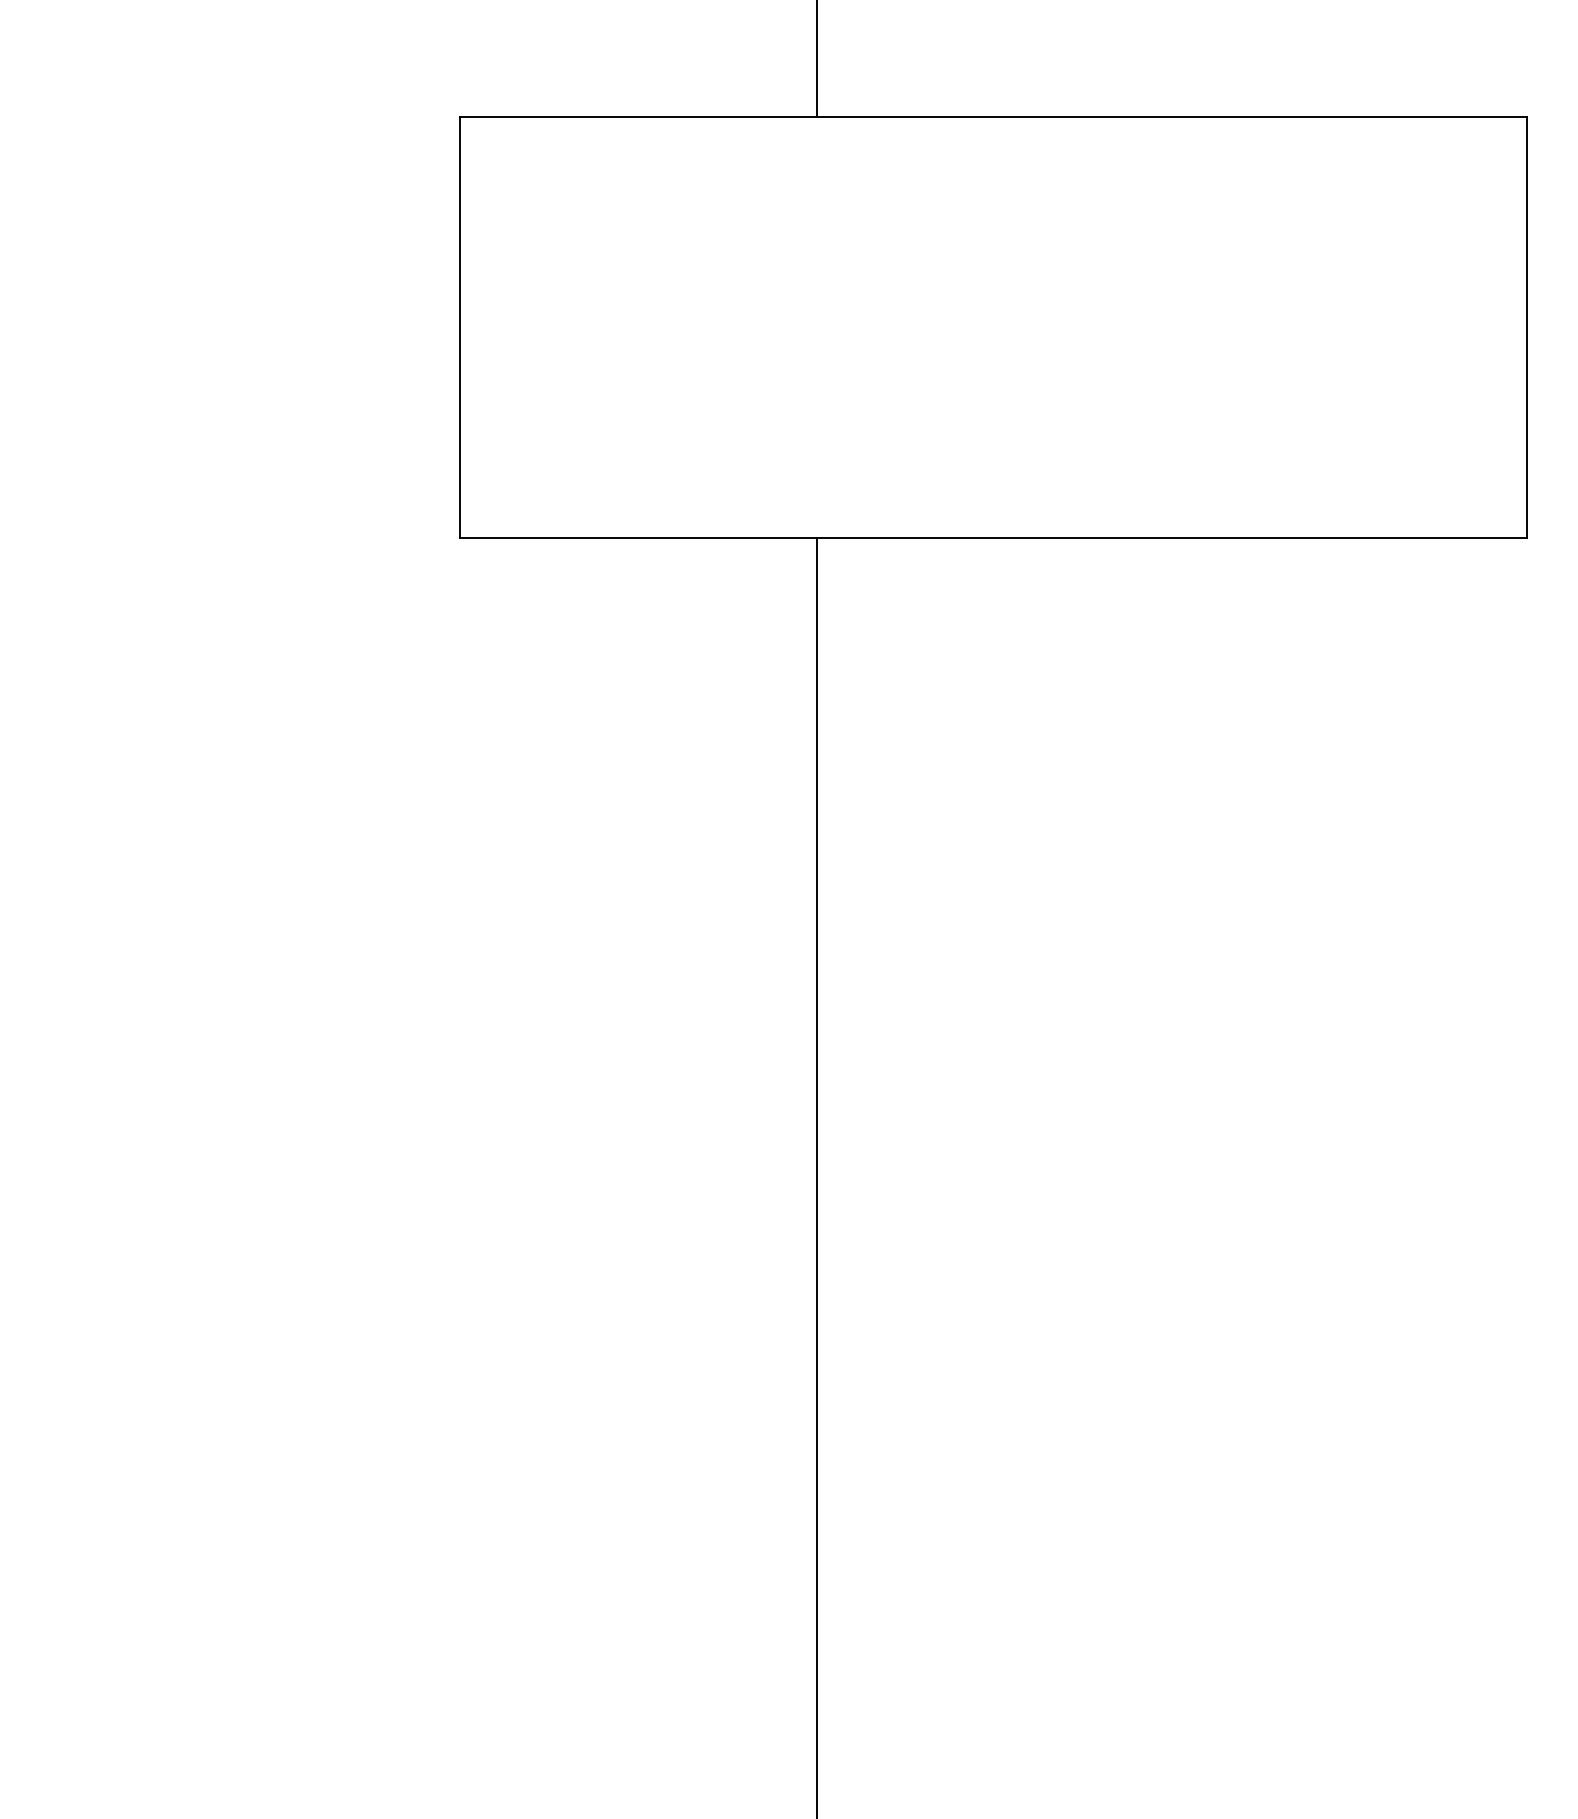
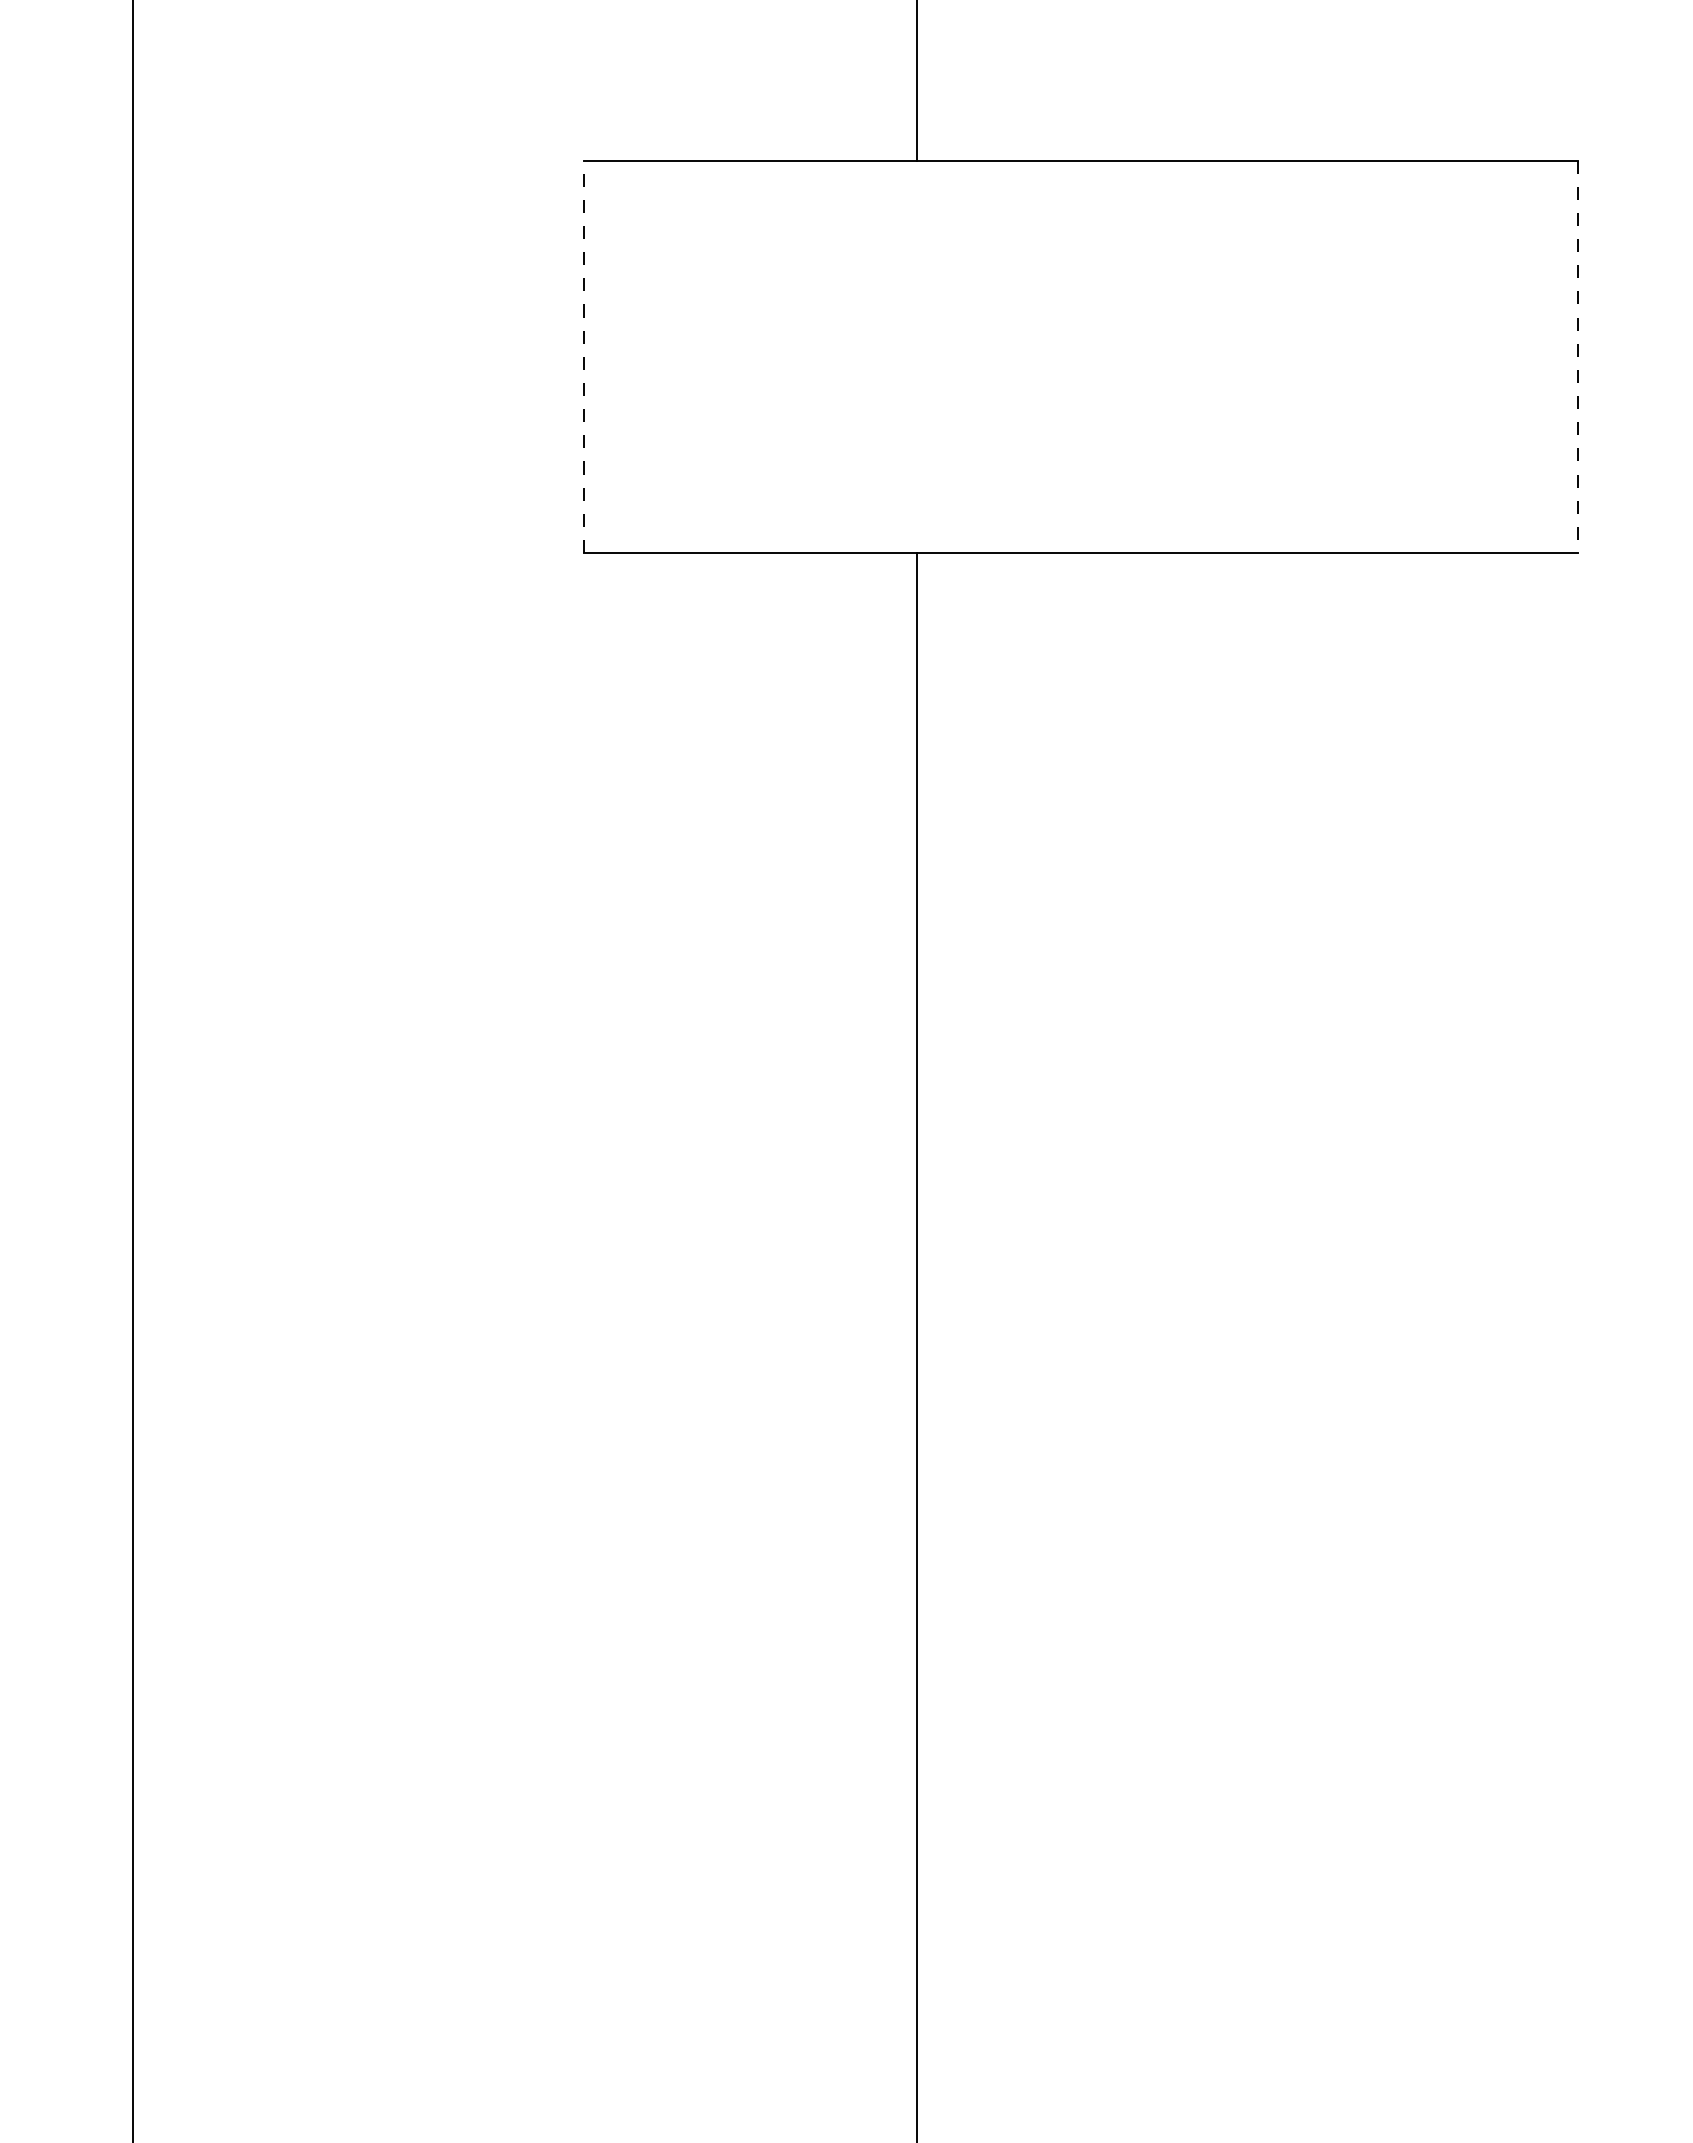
line: (459, 326) -> (583, 356), solid -> dashed
line: (1526, 327) -> (1577, 357), solid -> dashed

